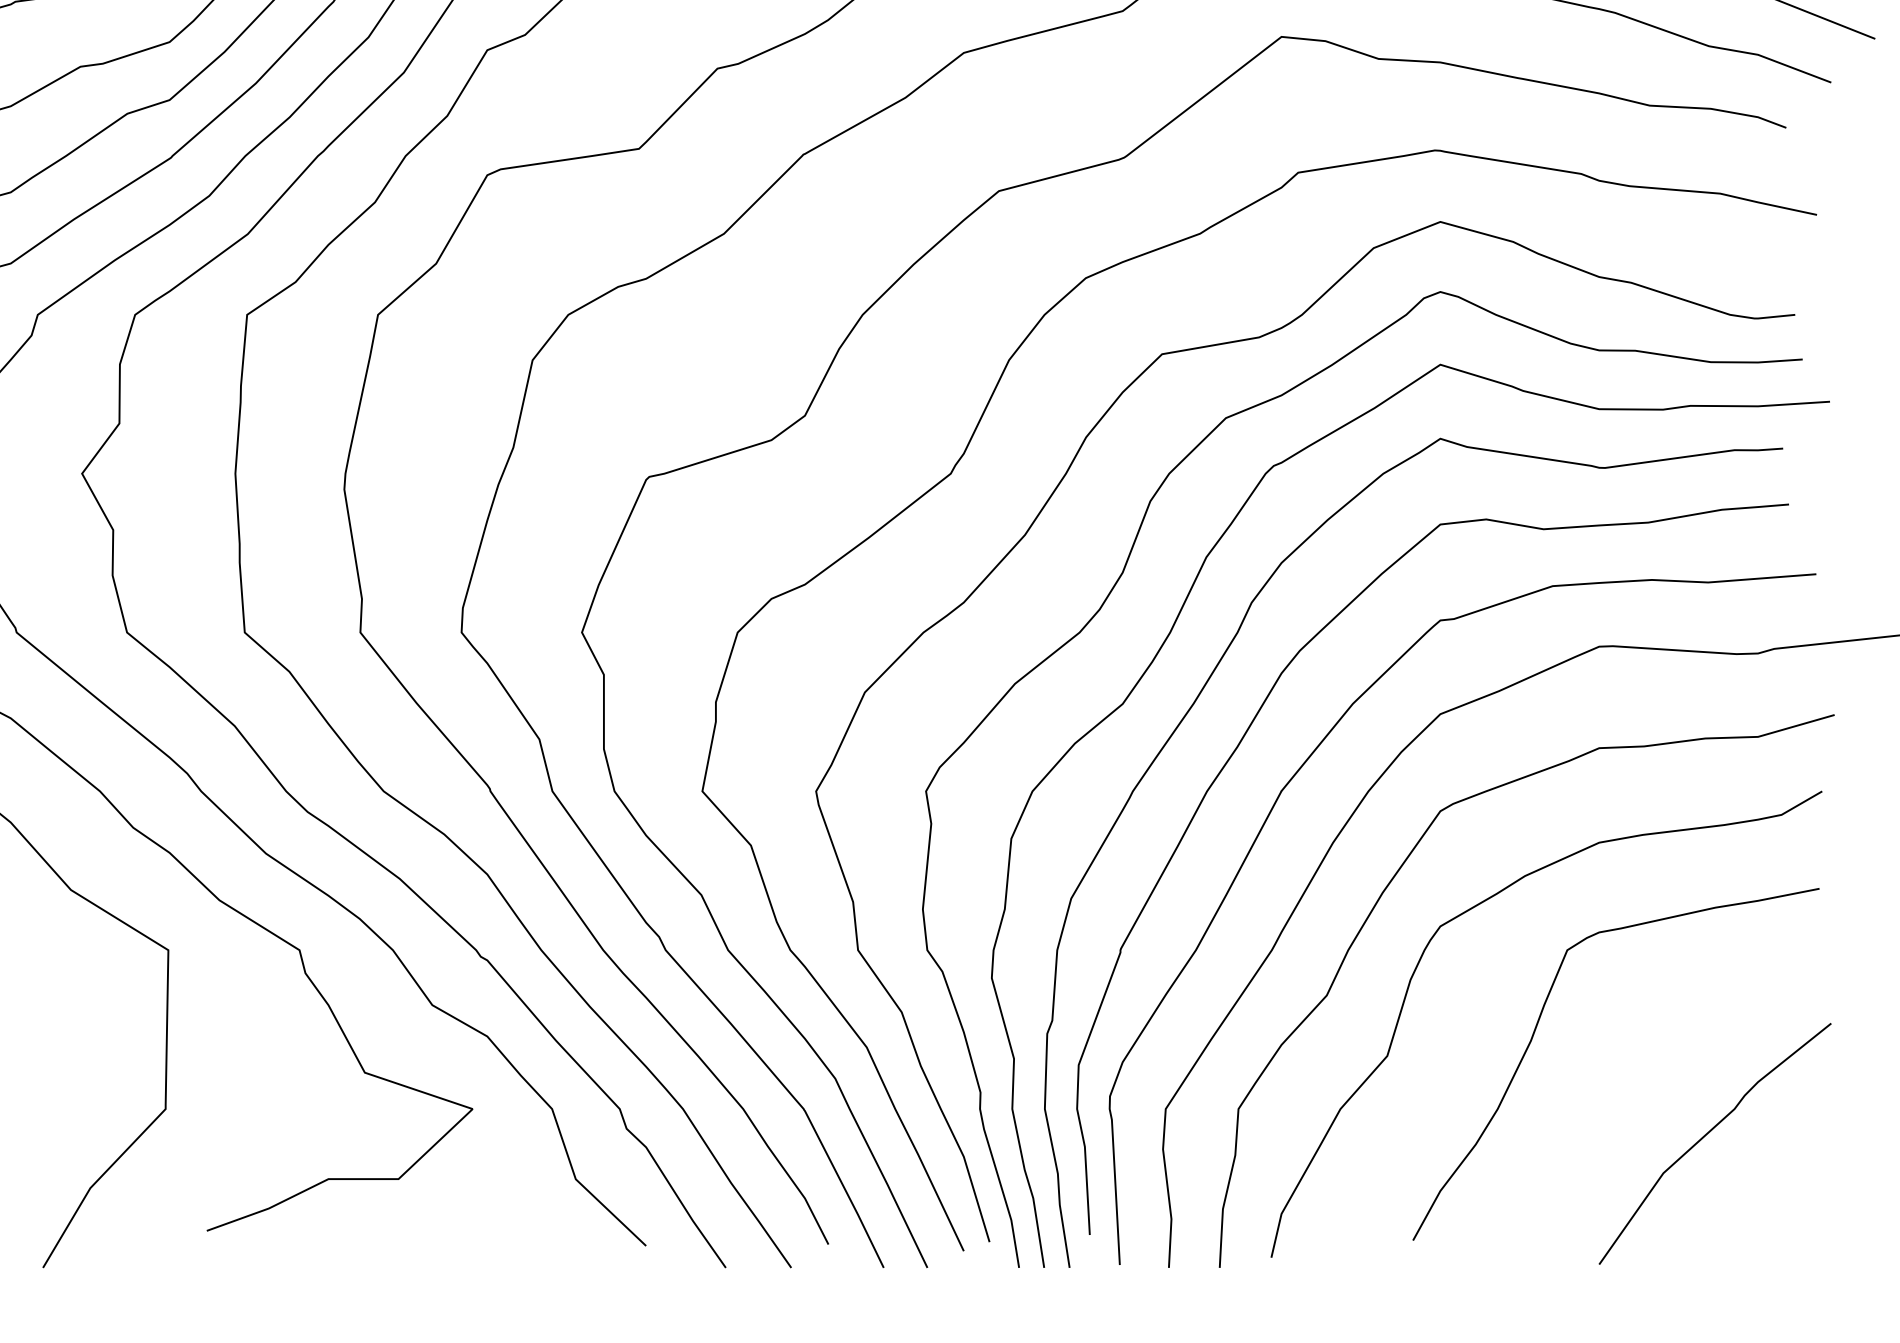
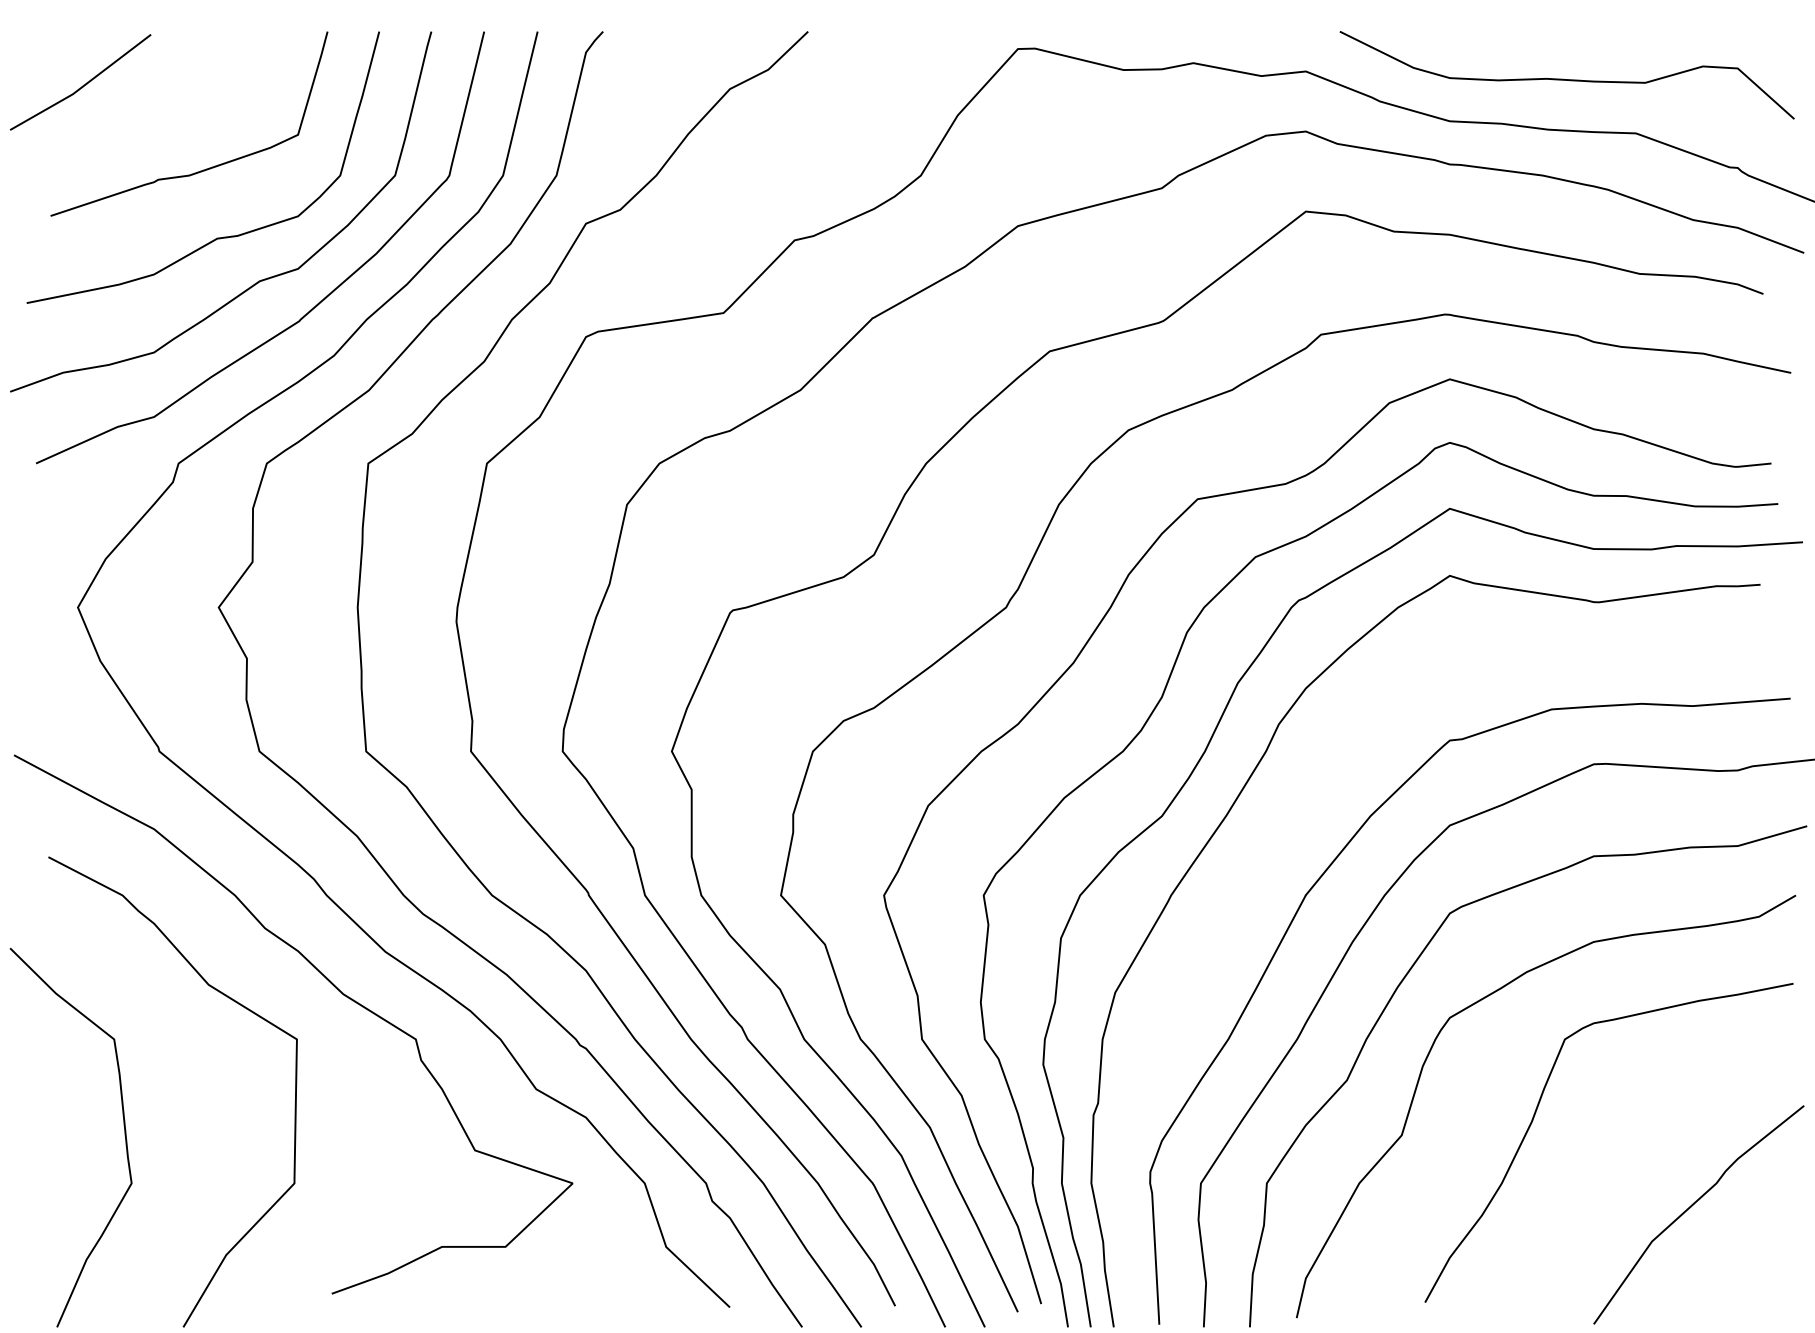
curve: (1238, 748) -> (1266, 856), removed

